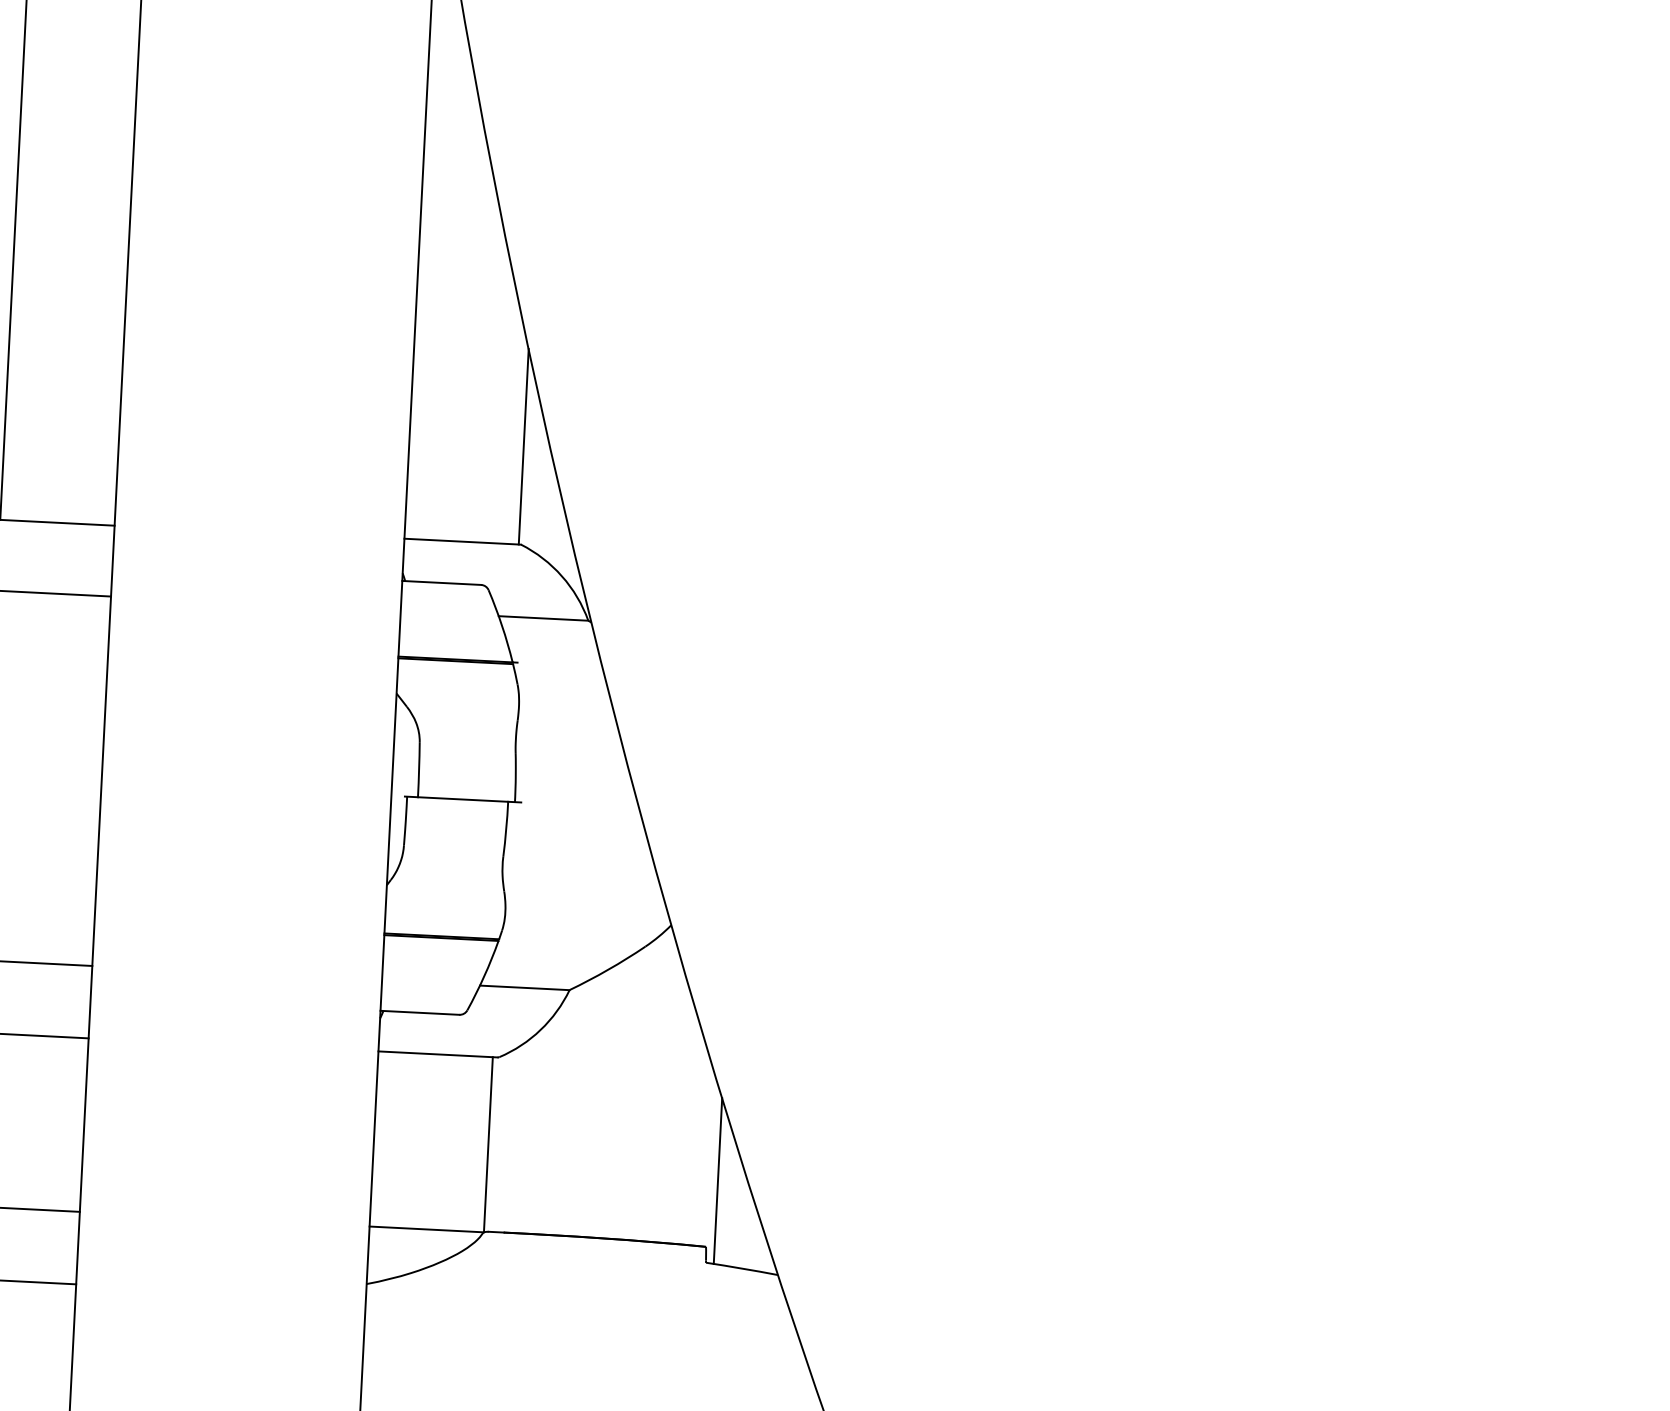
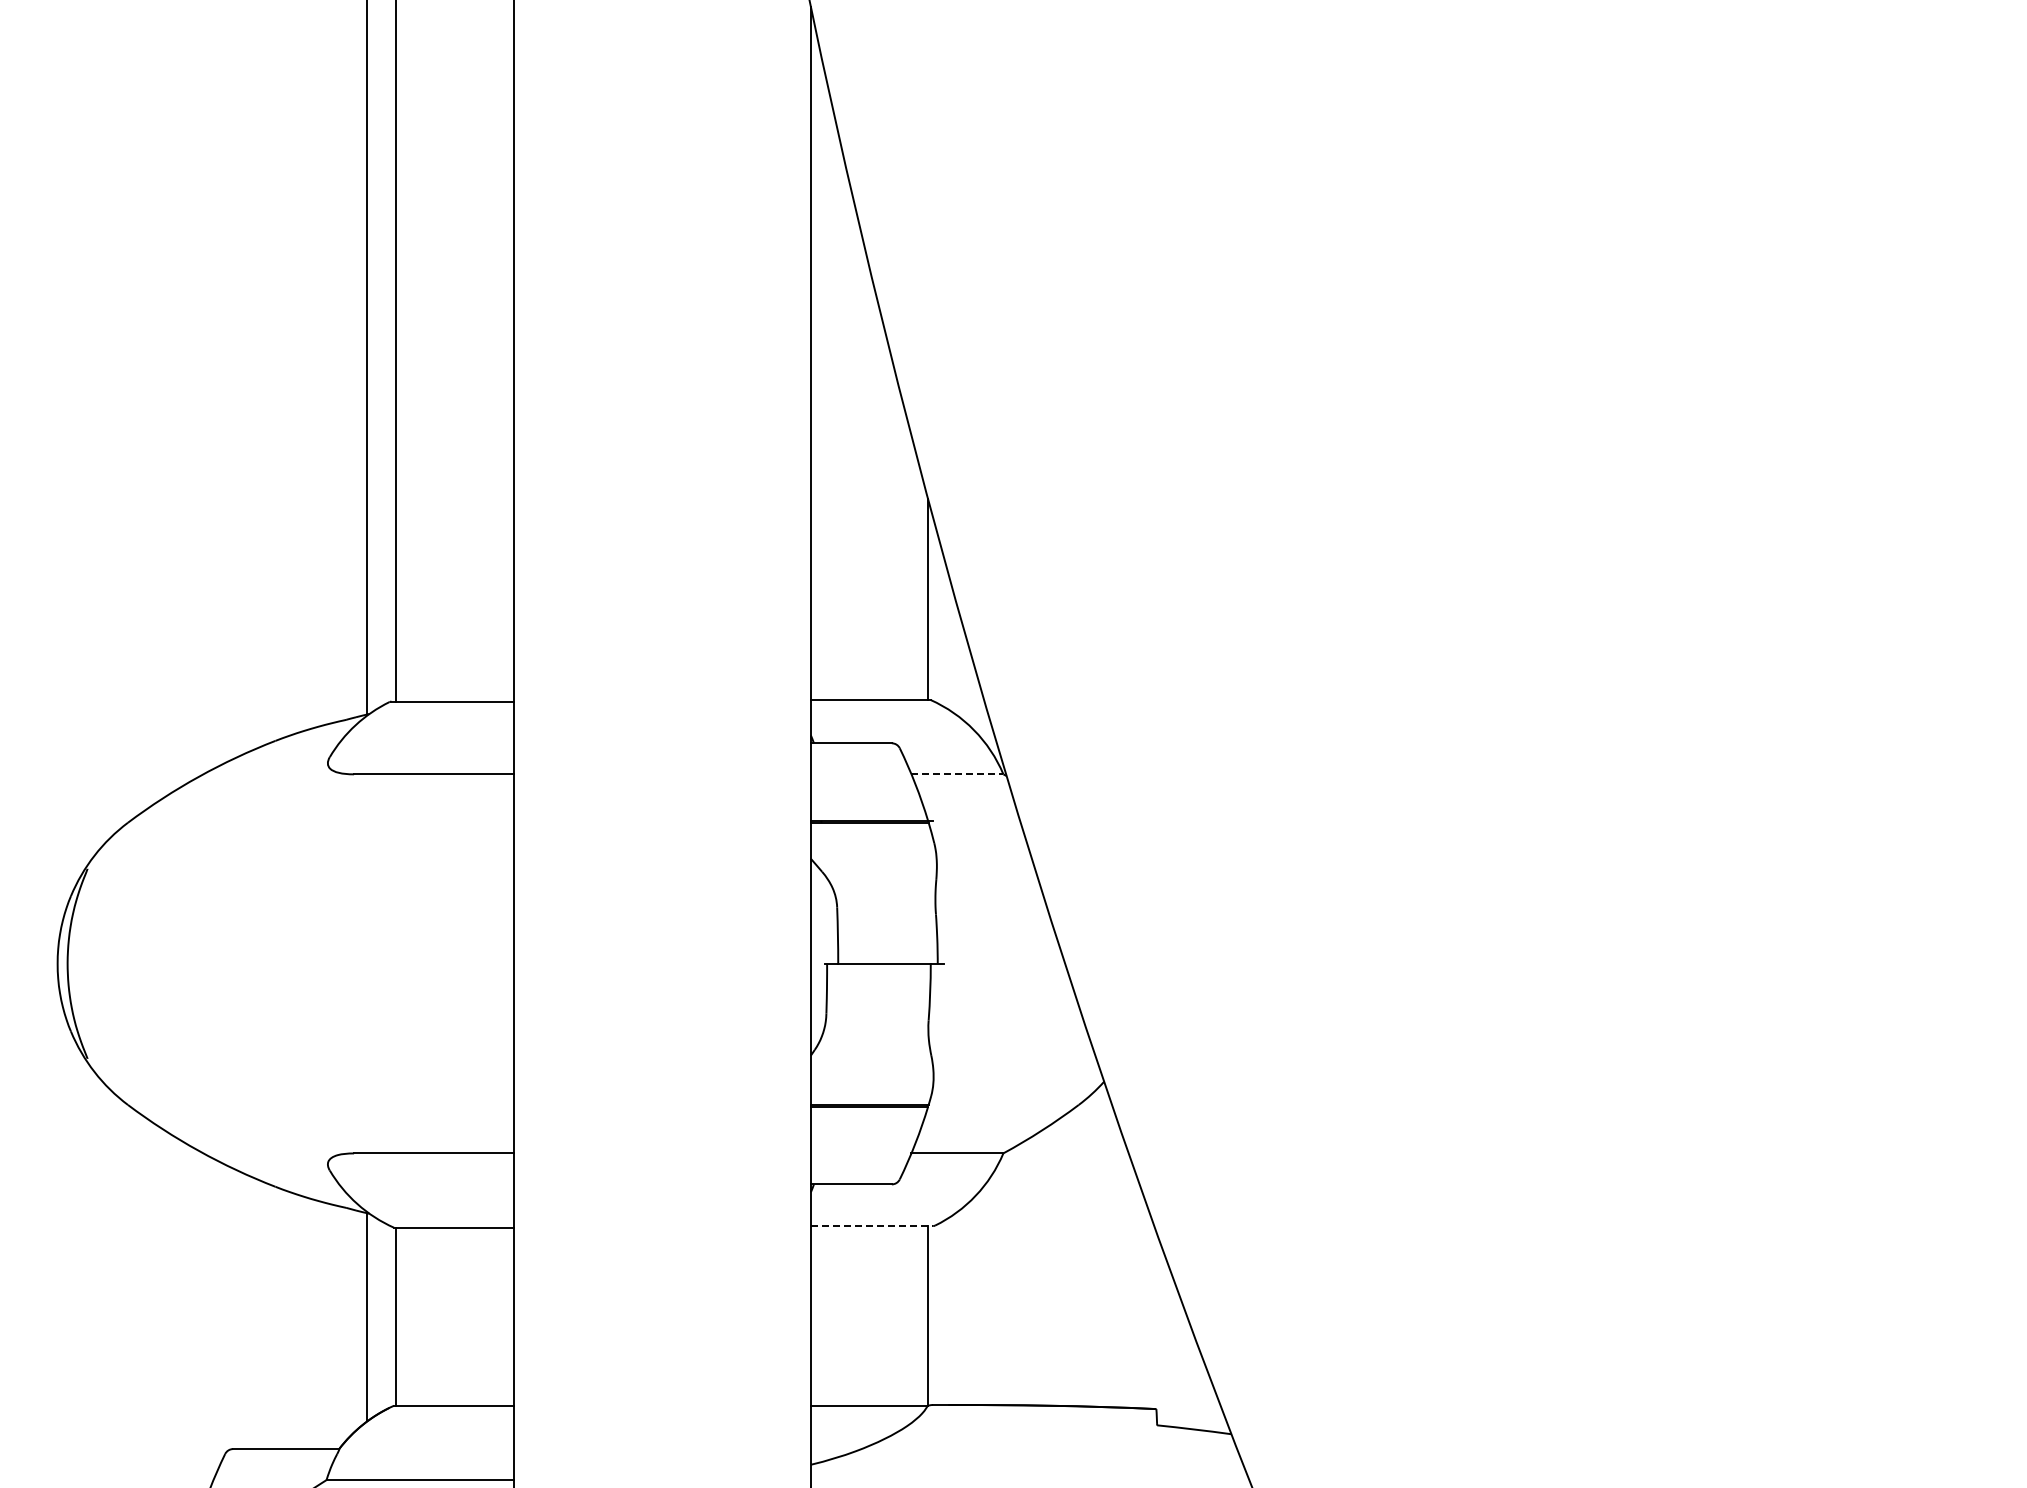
line: (543, 618) -> (957, 774), solid -> dashed
line: (438, 1054) -> (872, 1226), solid -> dashed
line: (718, 1181) -> (1165, 1341), removed

